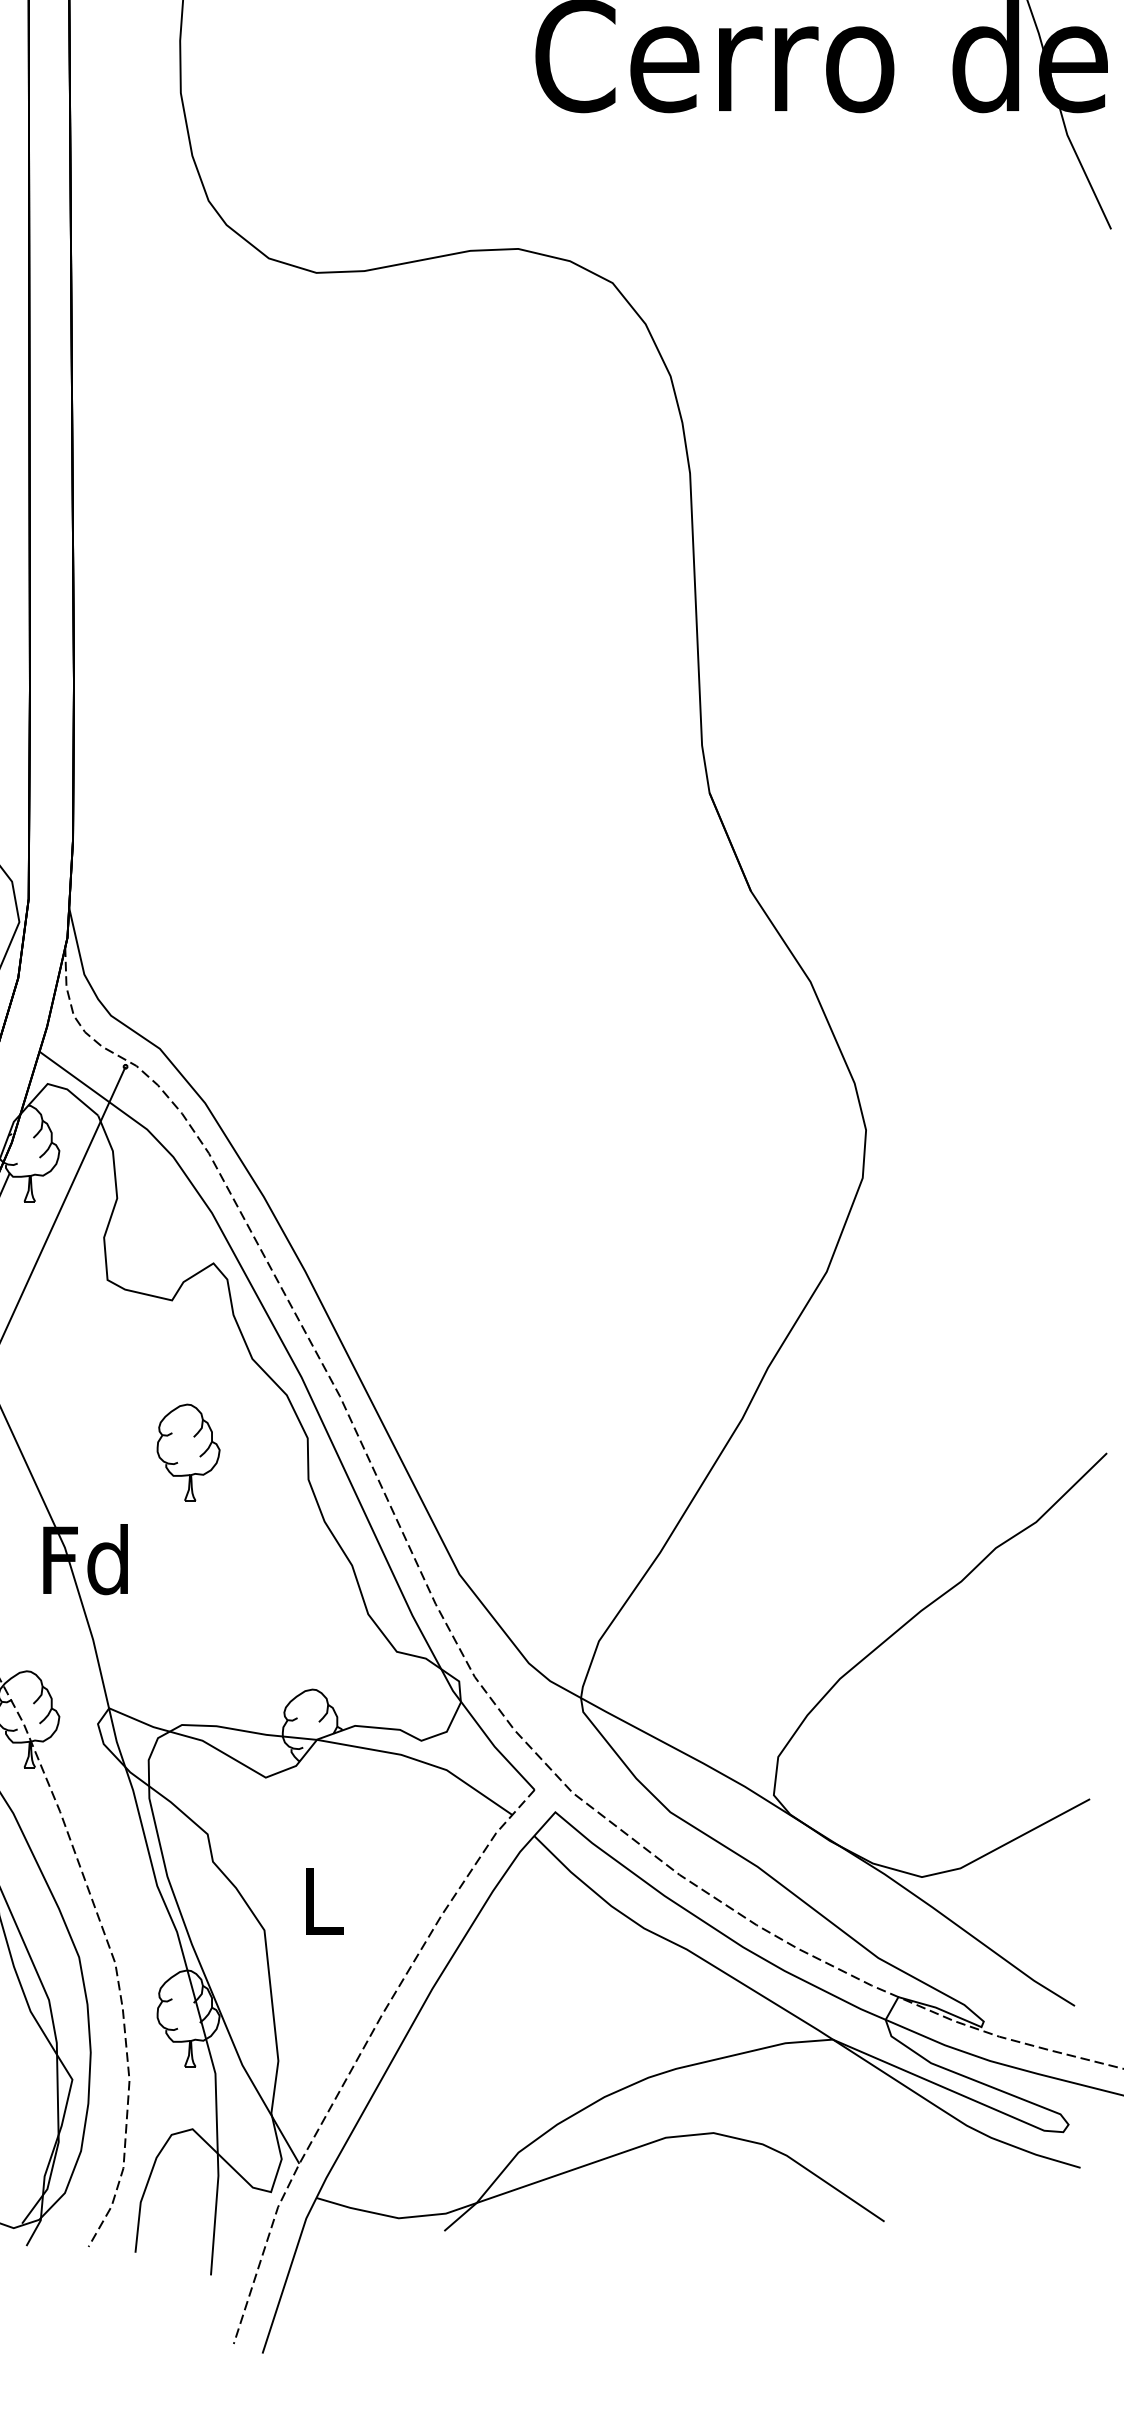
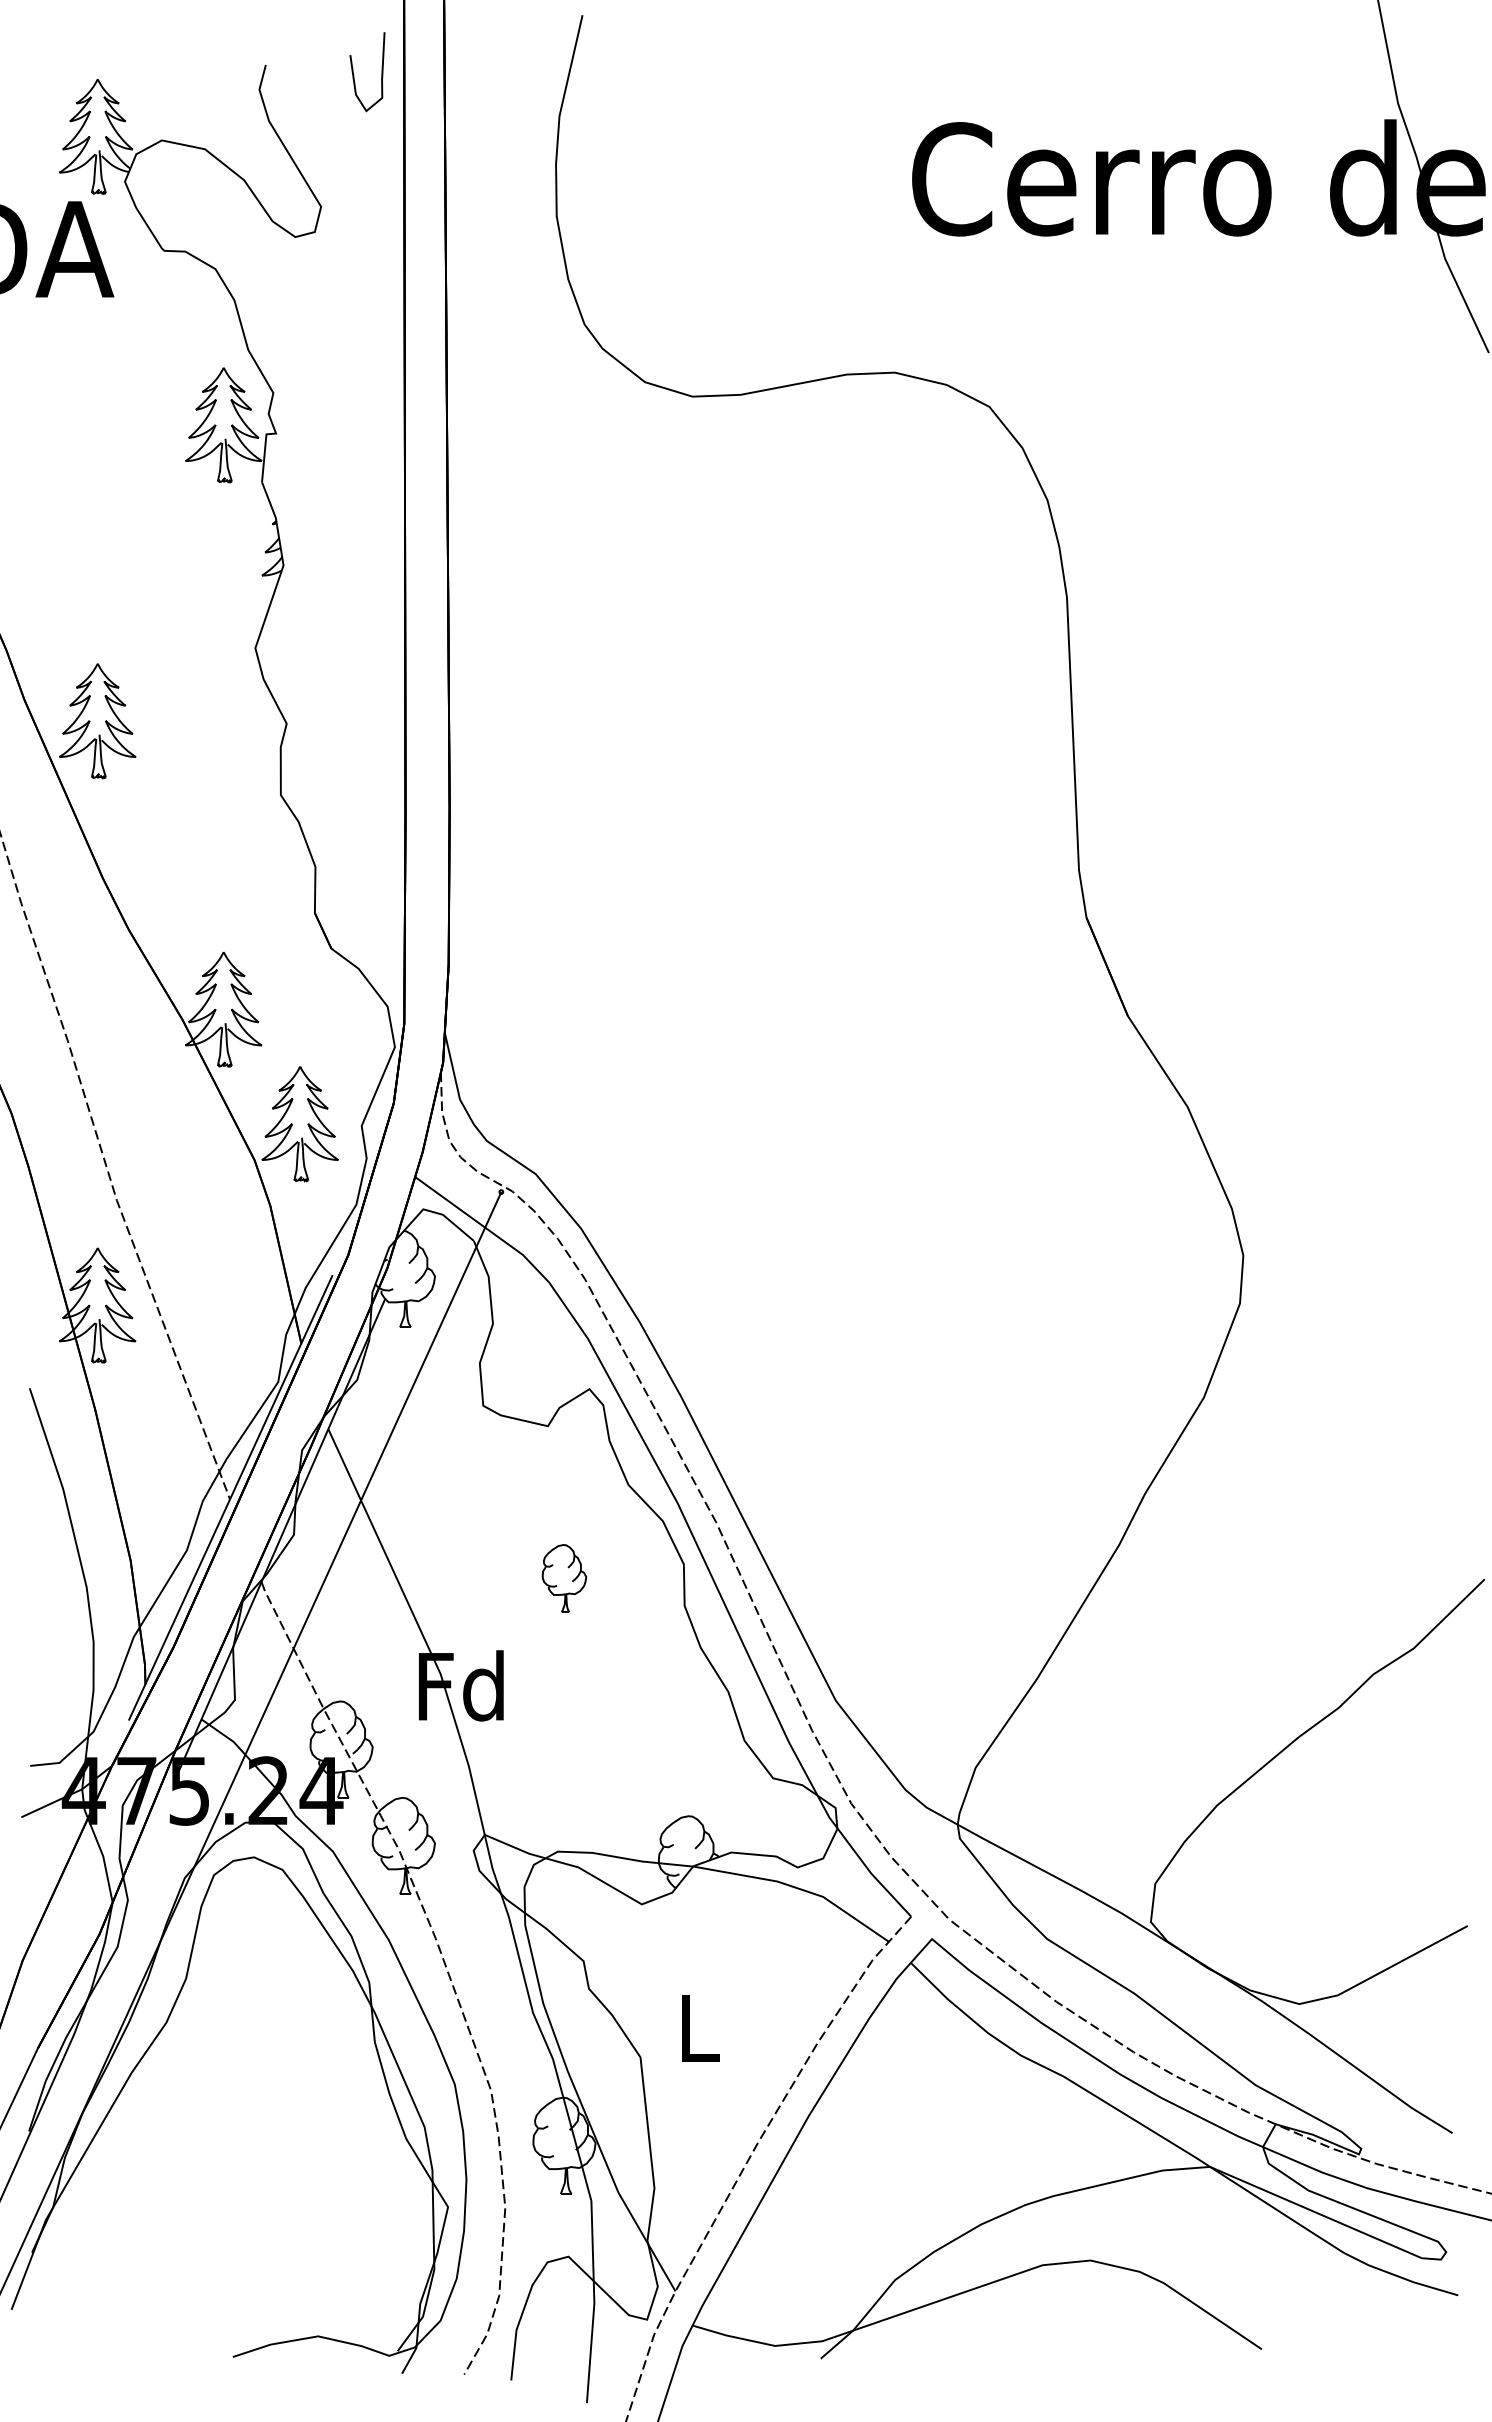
part: (188, 1452) -> (564, 1578), size x0.7

